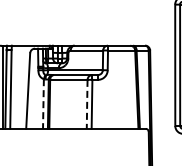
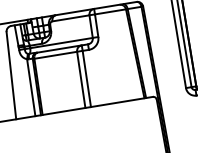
line: (43, 104) -> (31, 88), dashed -> solid
line: (87, 104) -> (81, 79), dashed -> solid

